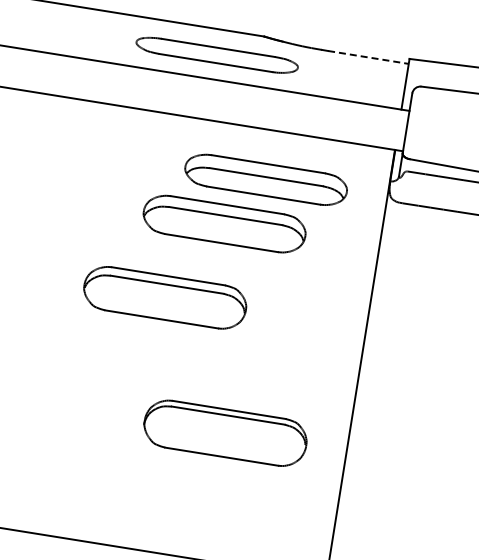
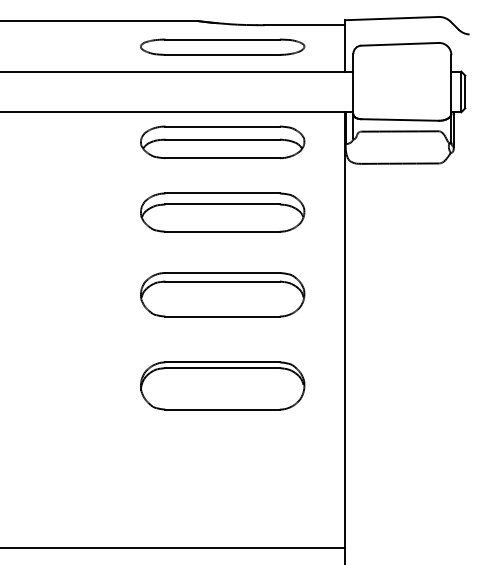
part: (217, 54) -> (222, 46), moved
line: (368, 57) -> (304, 25), dashed -> solid
part: (265, 180) -> (222, 142), moved
part: (224, 224) -> (222, 212), moved
part: (165, 297) -> (222, 294), moved
part: (225, 432) -> (222, 385), moved

